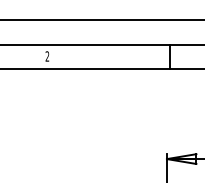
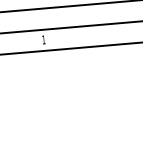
text: (47, 56) -> (43, 39), 2 -> 1

